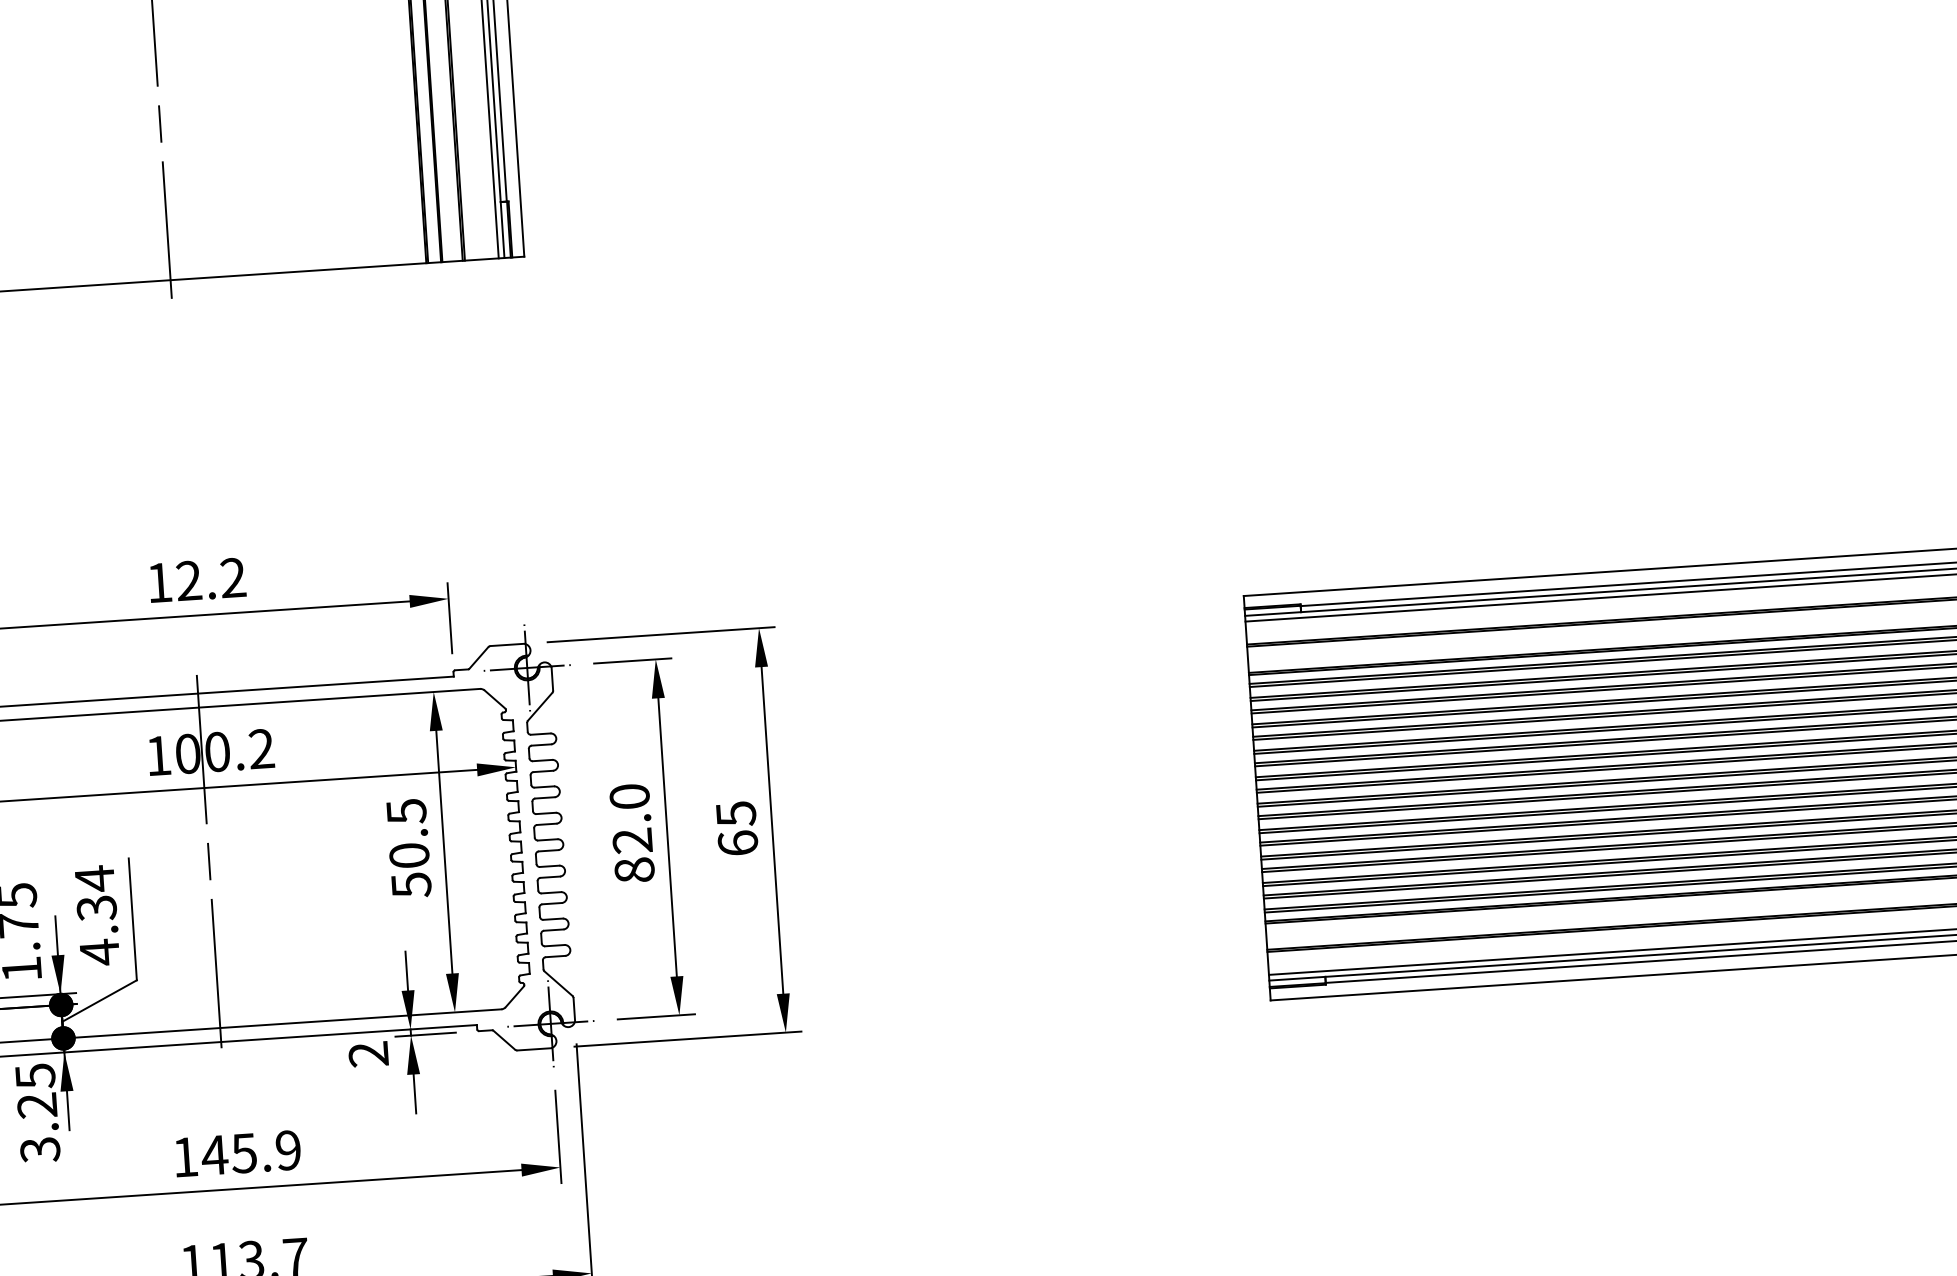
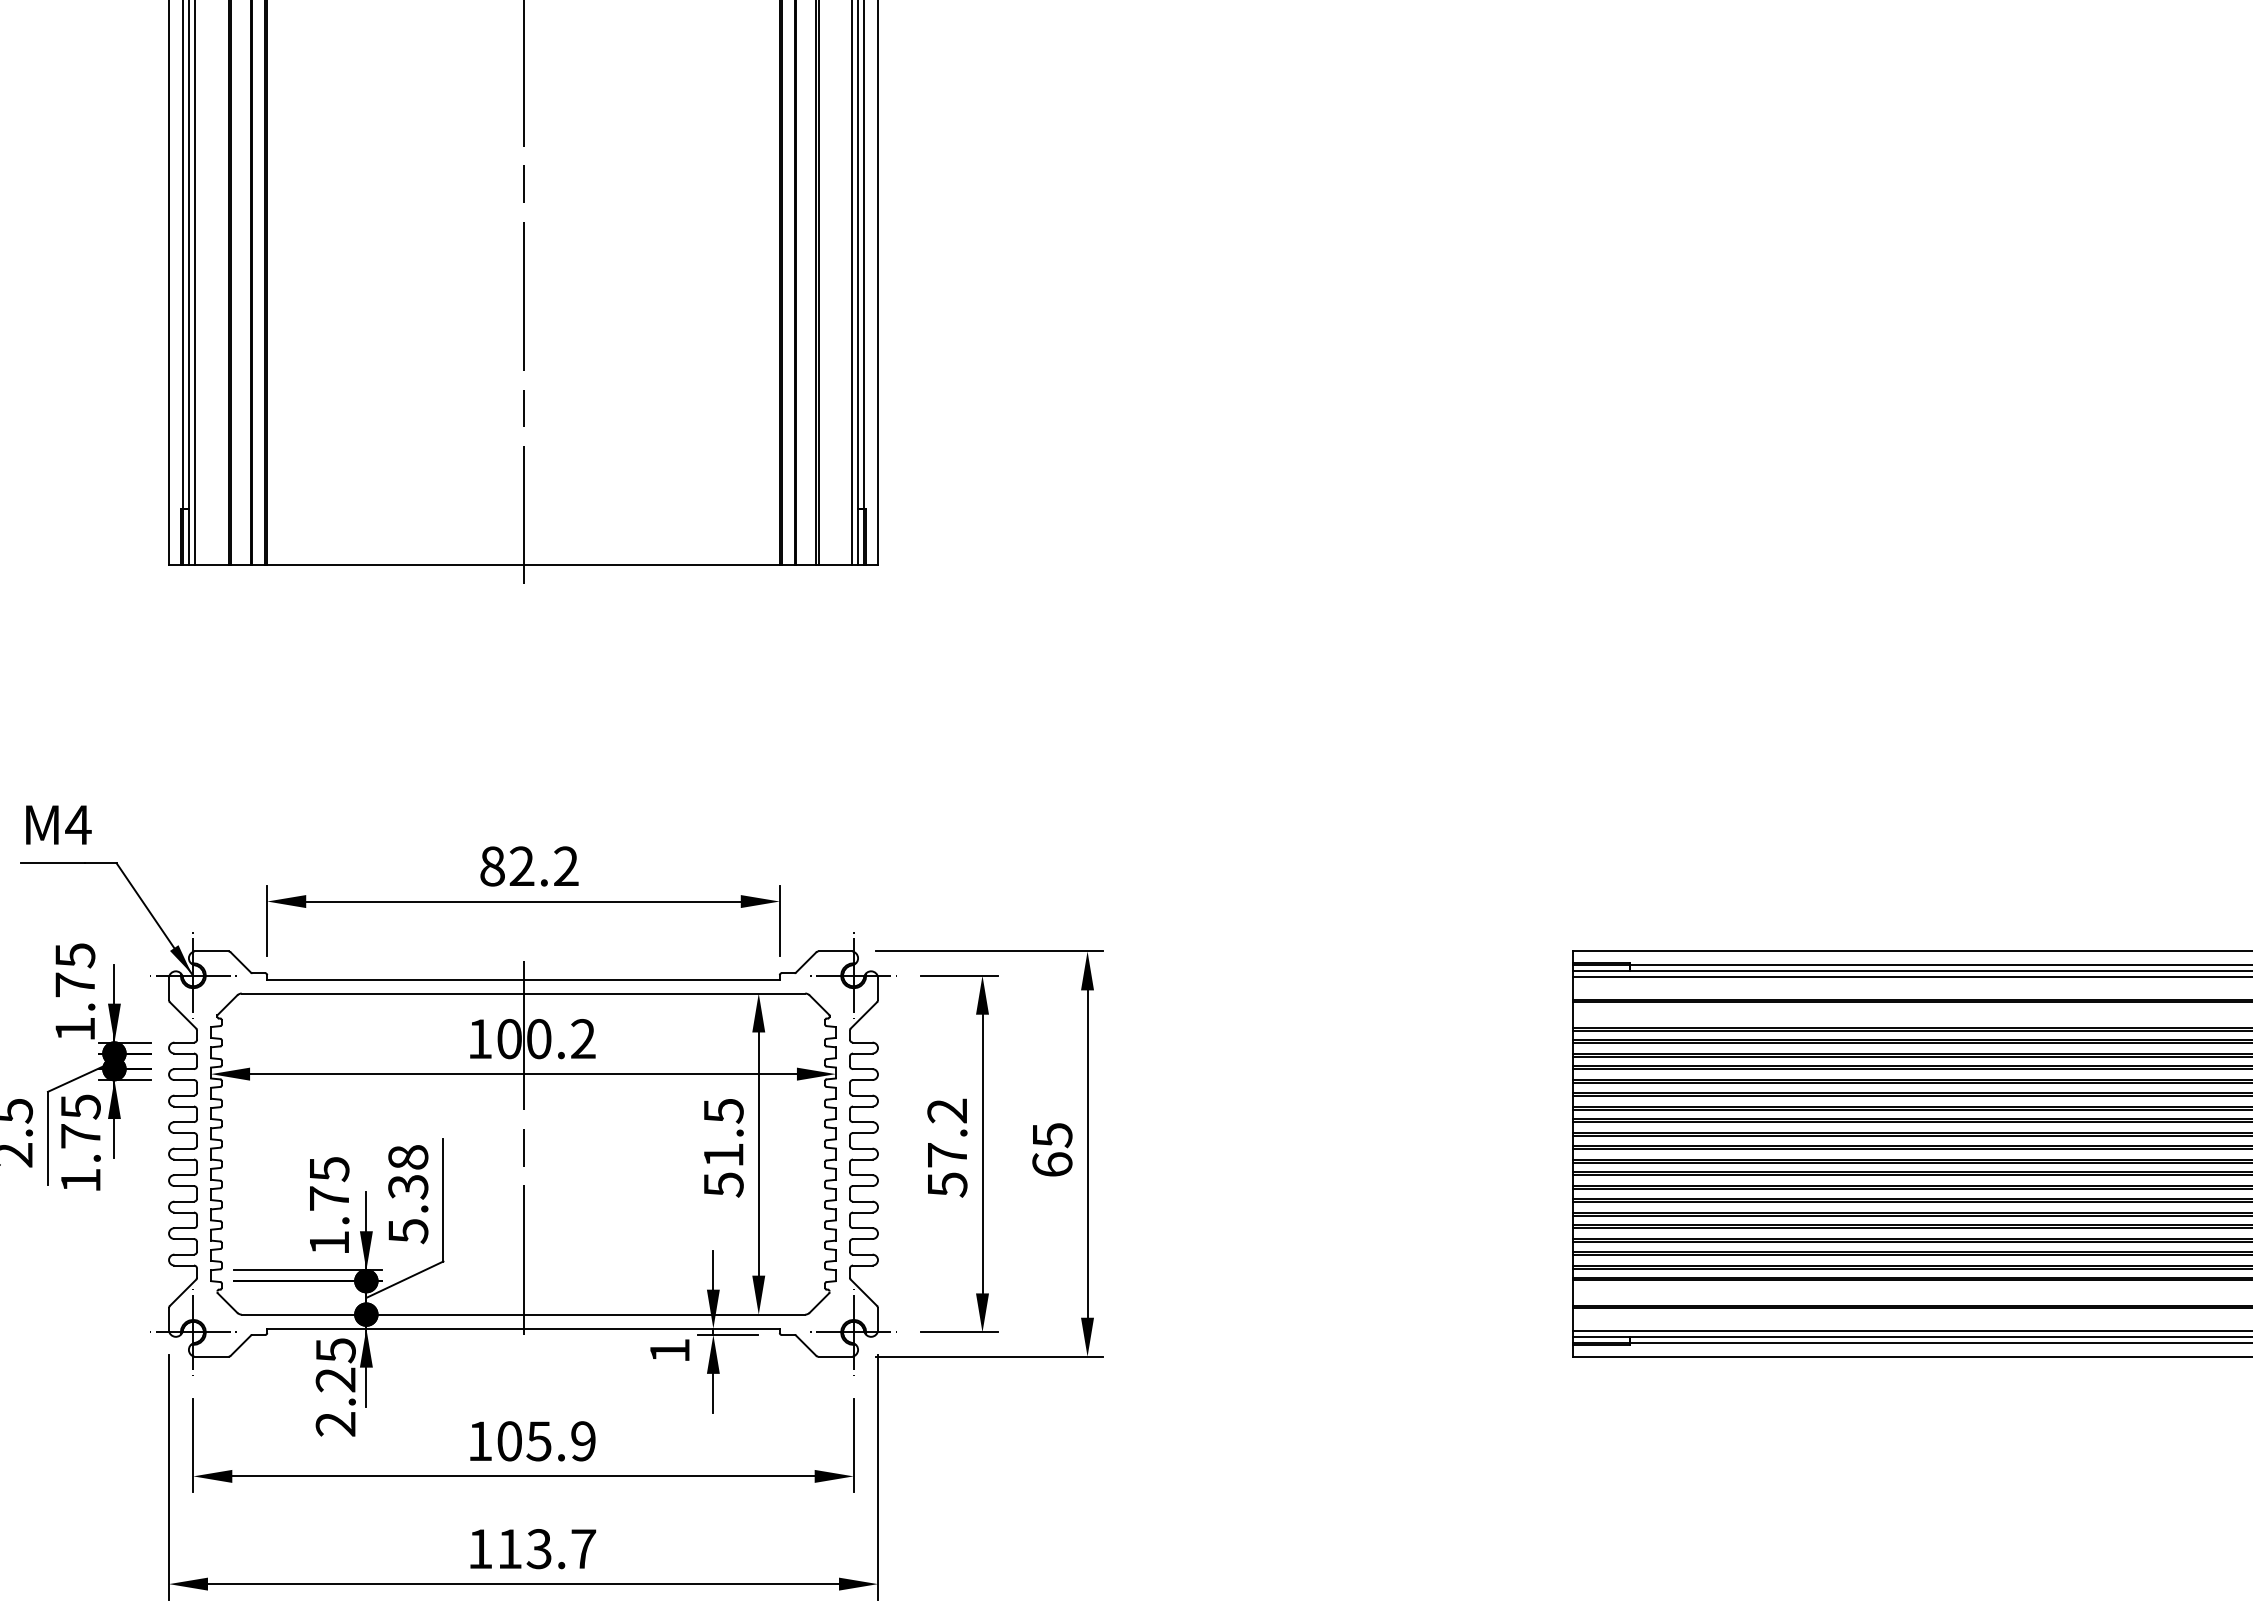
text: (159, 582) -> (492, 866), 12.2 -> 82.2
text: (632, 833) -> (947, 1147), 82.0 -> 57.2
text: (409, 855) -> (723, 1155), 50.5 -> 51.5
text: (97, 915) -> (408, 1194), 4.34 -> 5.38
text: (368, 1054) -> (669, 1350), 2 -> 1
text: (39, 1150) -> (335, 1424), 3.25 -> 2.25
text: (214, 1155) -> (509, 1441), 145.9 -> 105.9

